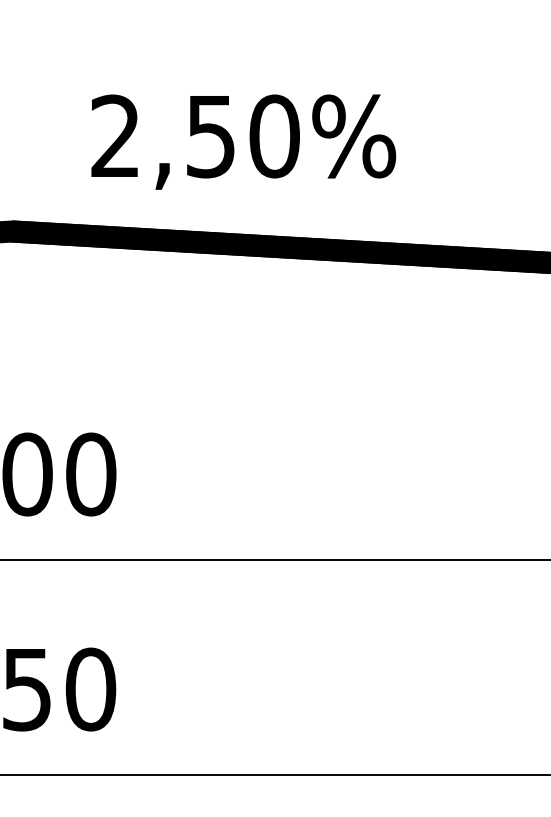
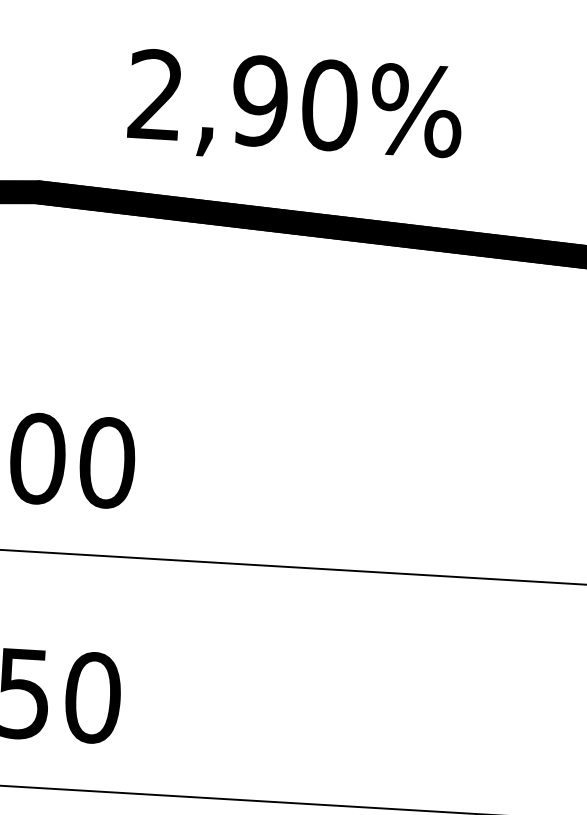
text: (210, 136) -> (259, 101), 2,50% -> 2,90%

